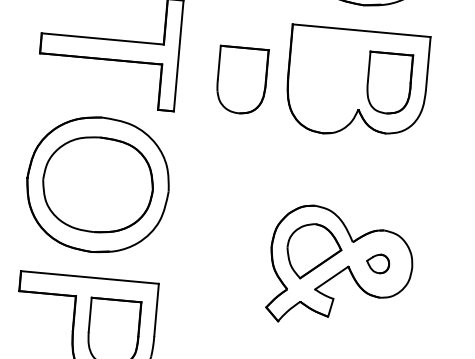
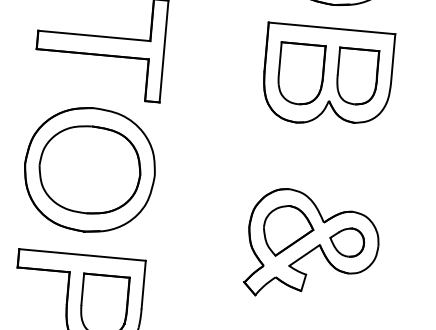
part: (242, 79) -> (301, 73), moved
part: (377, 263) -> (346, 242), size x1.67

